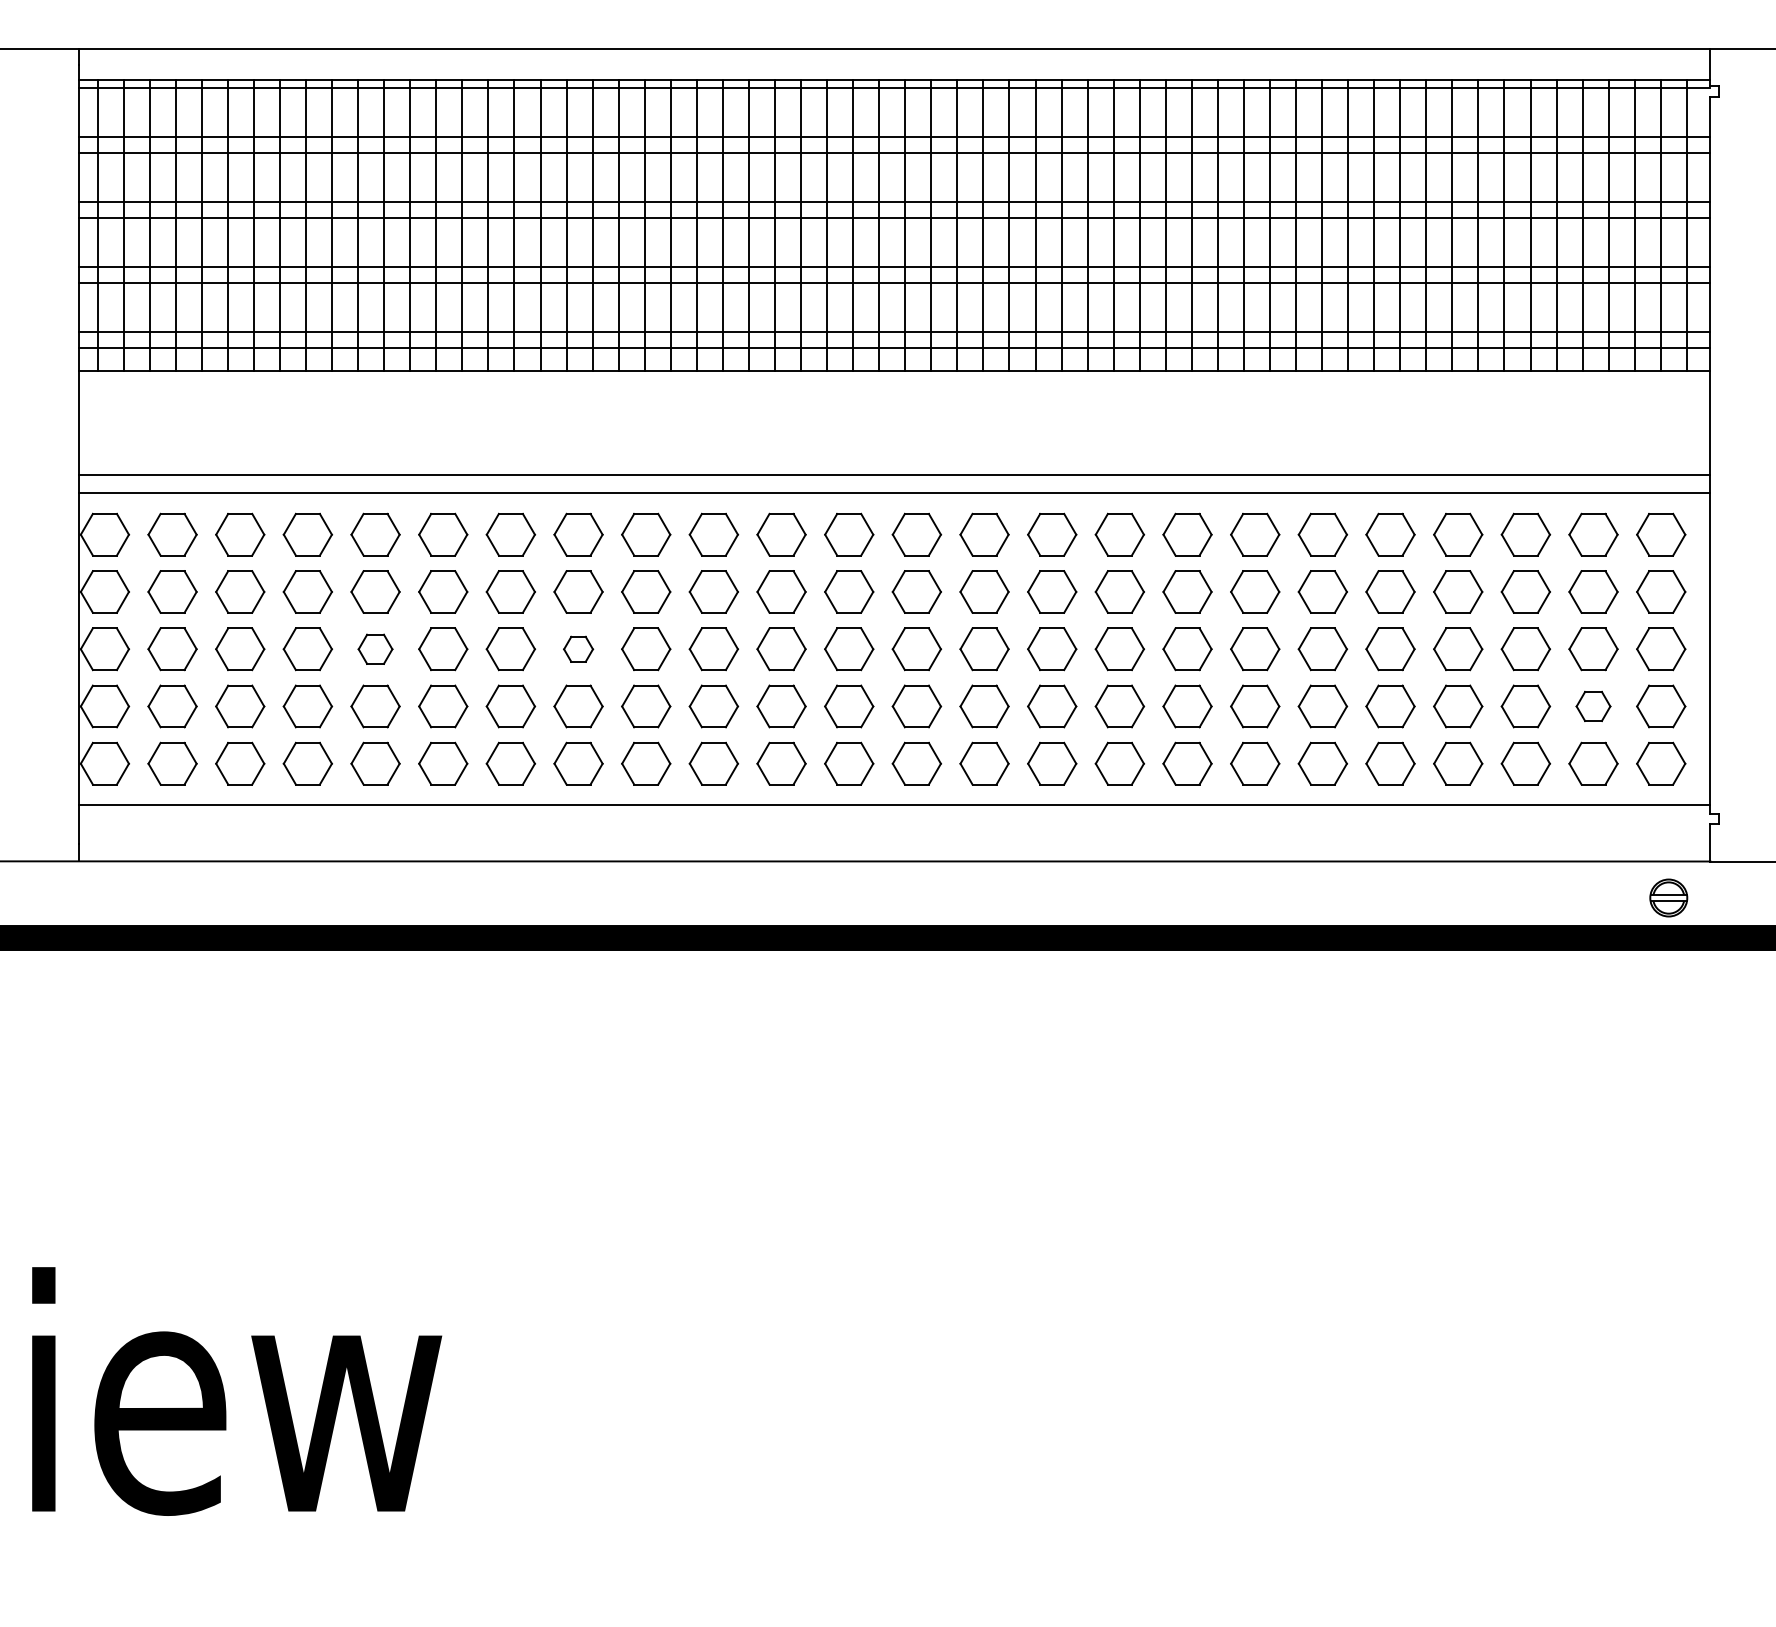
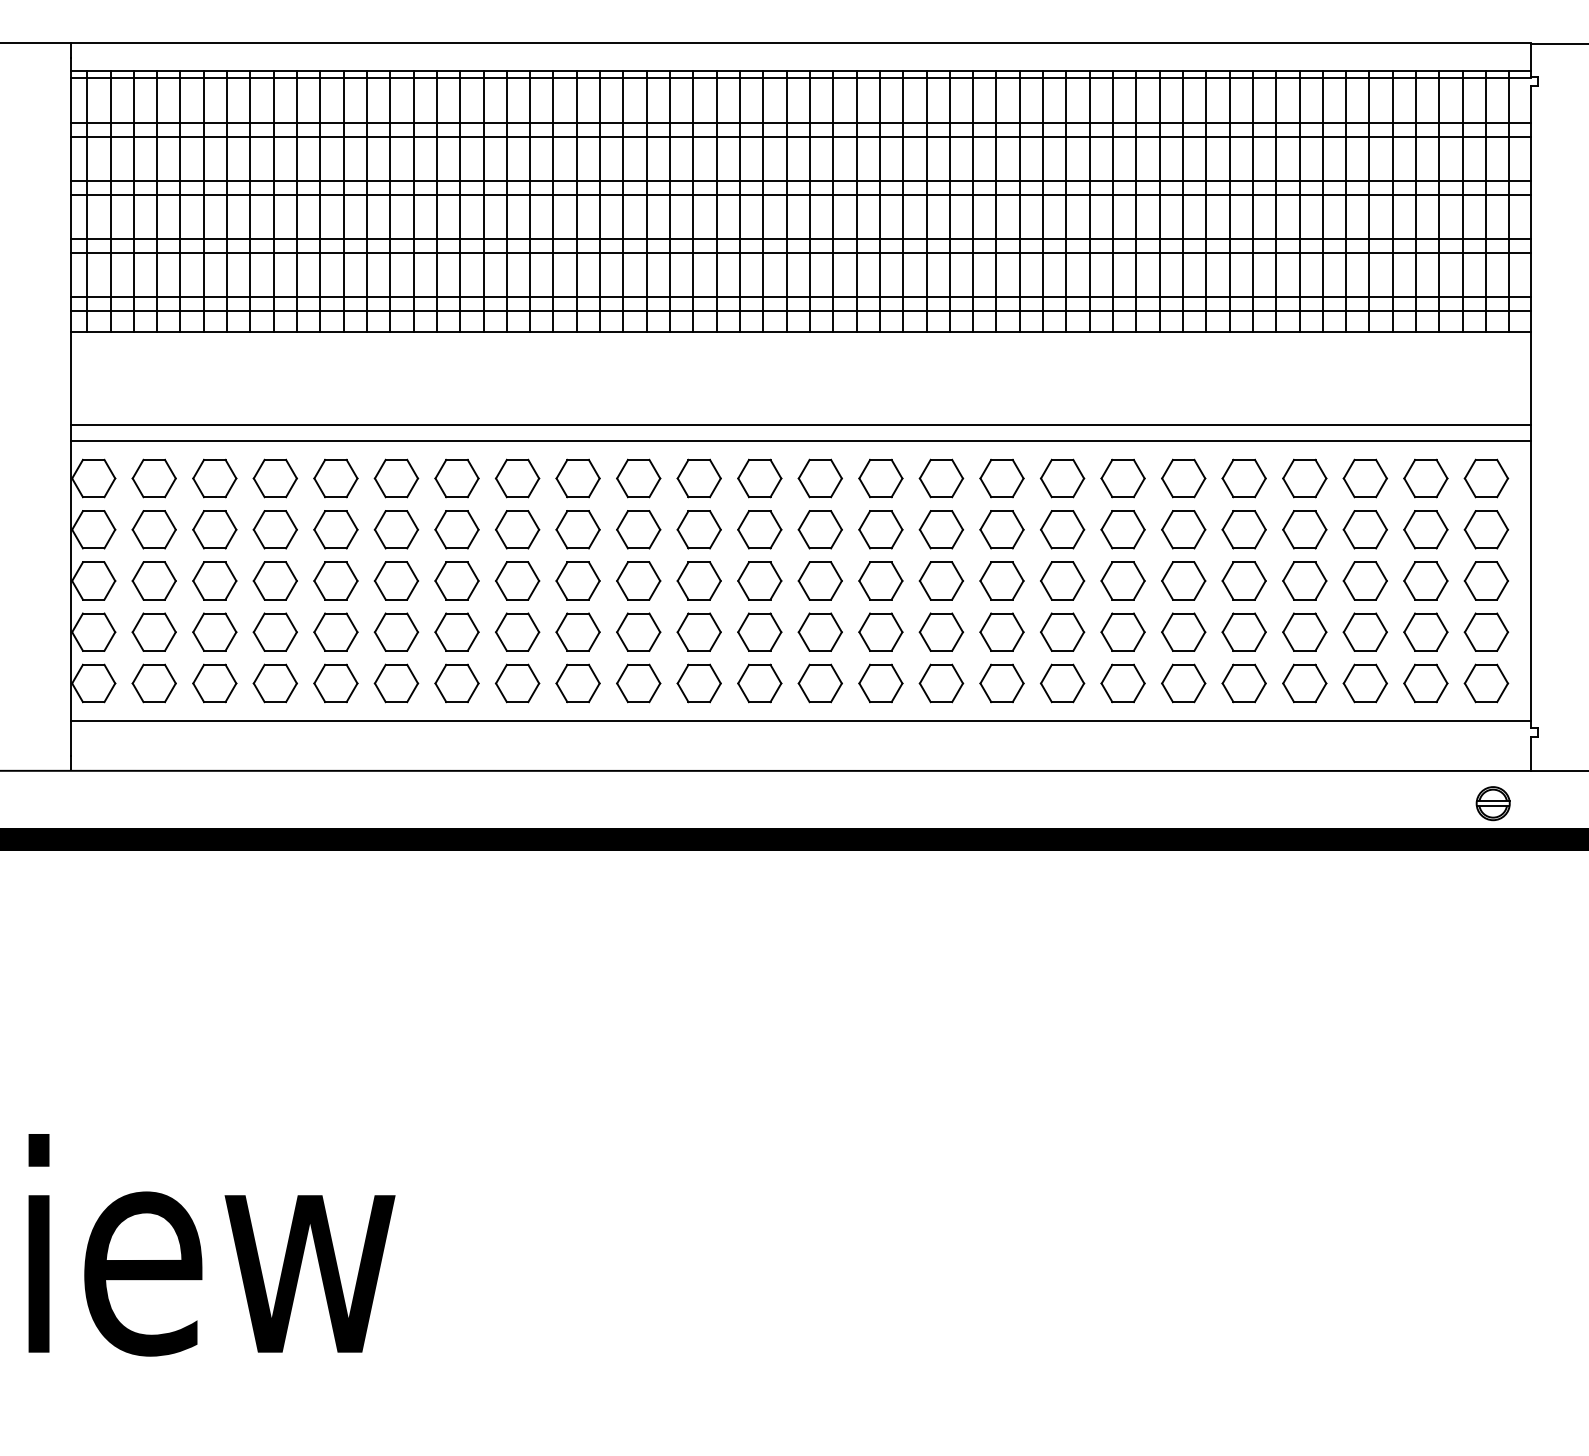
part: (375, 649) -> (335, 581), size x1.43
part: (578, 649) -> (517, 581), size x1.67
part: (1593, 706) -> (1425, 632), size x1.43

